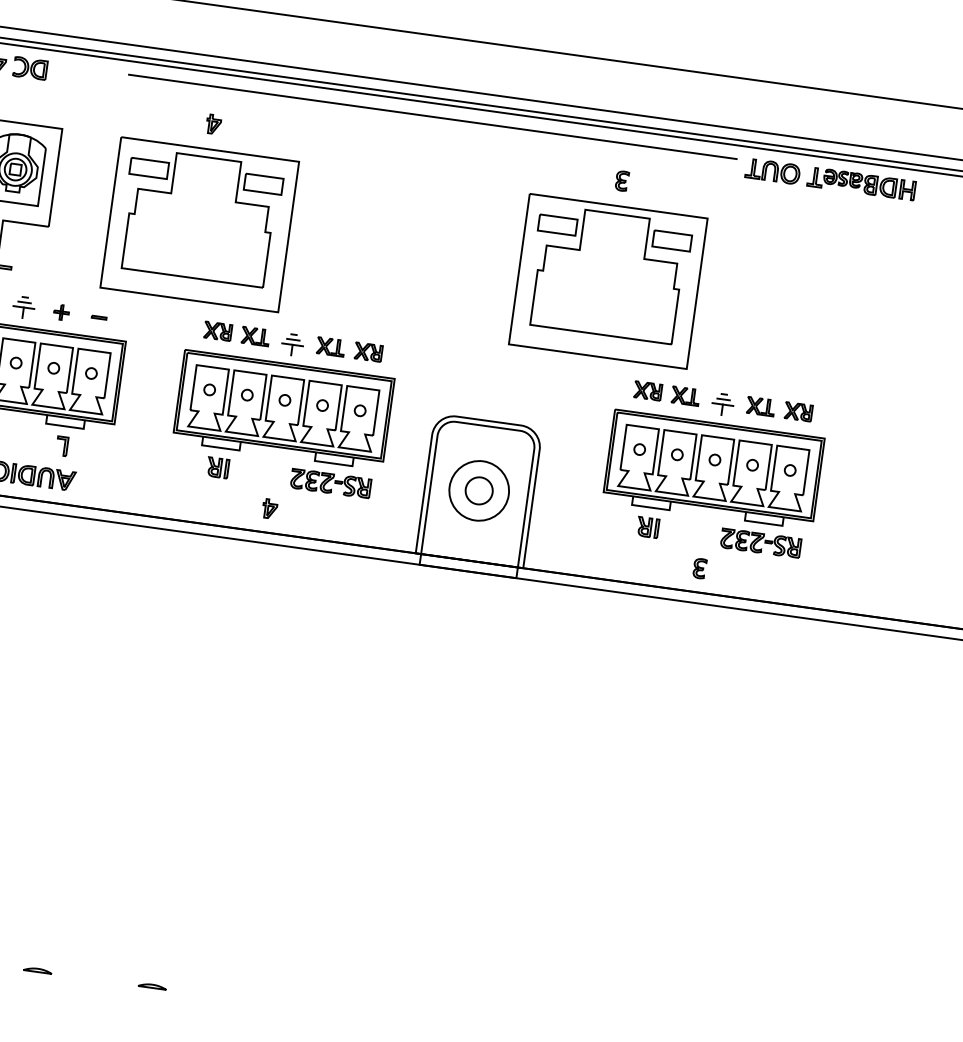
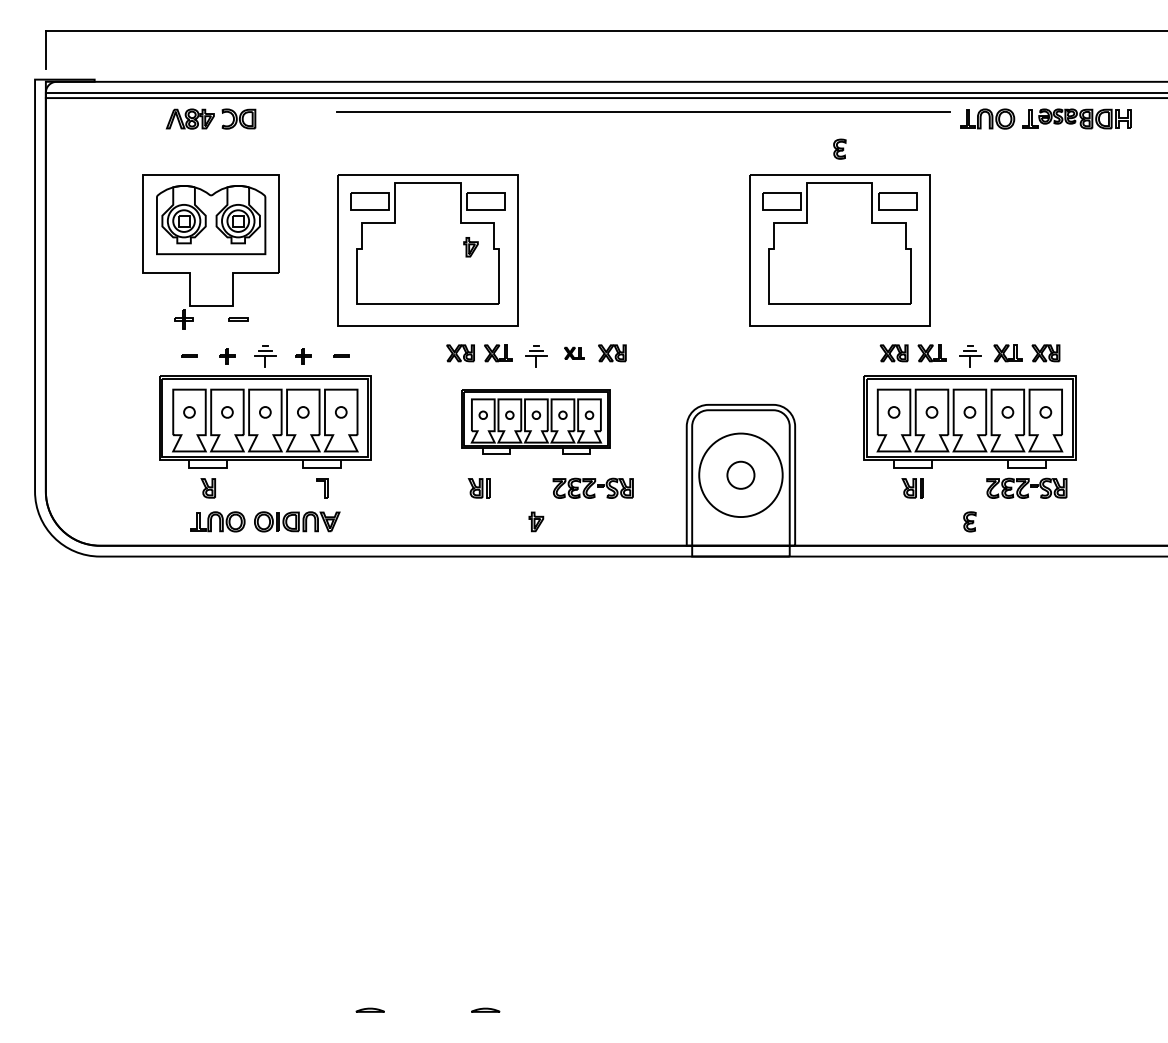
part: (213, 124) -> (470, 247), moved
part: (330, 347) -> (574, 353), size x0.7
part: (283, 409) -> (536, 421), size x0.7
circle: (478, 491) -> (740, 475), size x1.4

